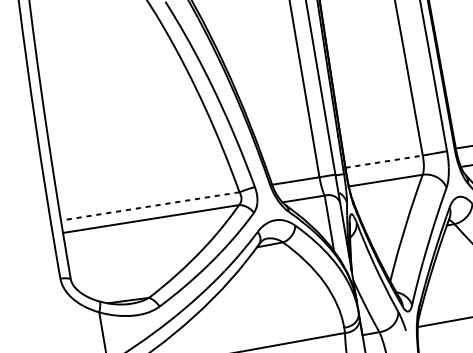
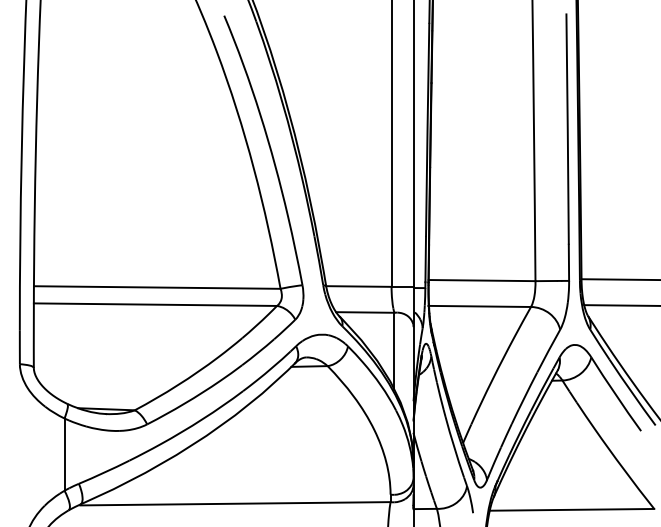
line: (384, 161) -> (482, 280), dashed -> solid
line: (149, 206) -> (156, 287), dashed -> solid

